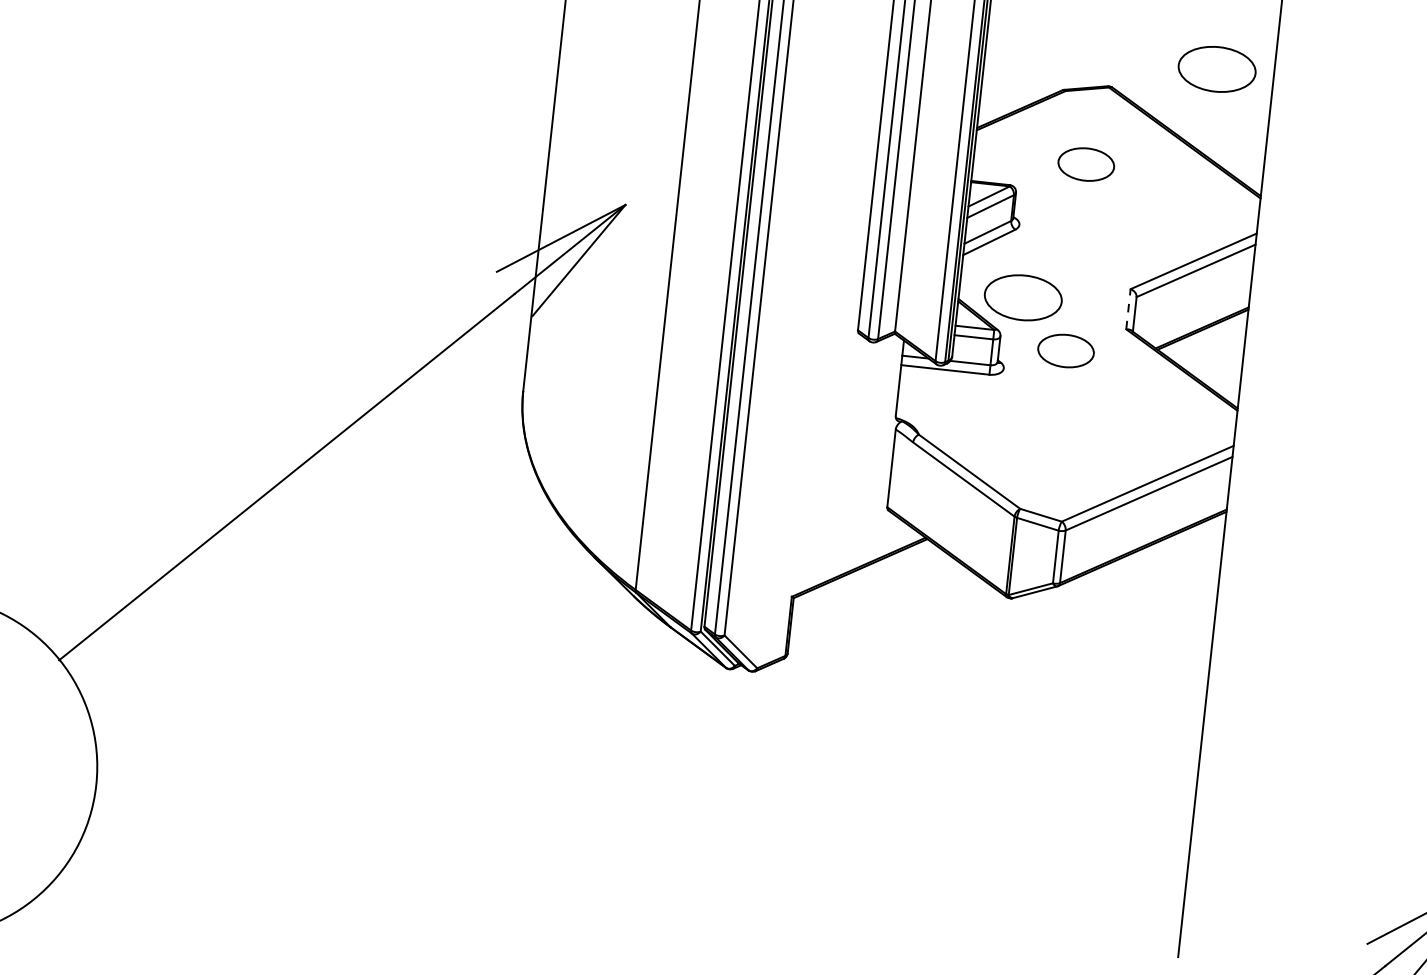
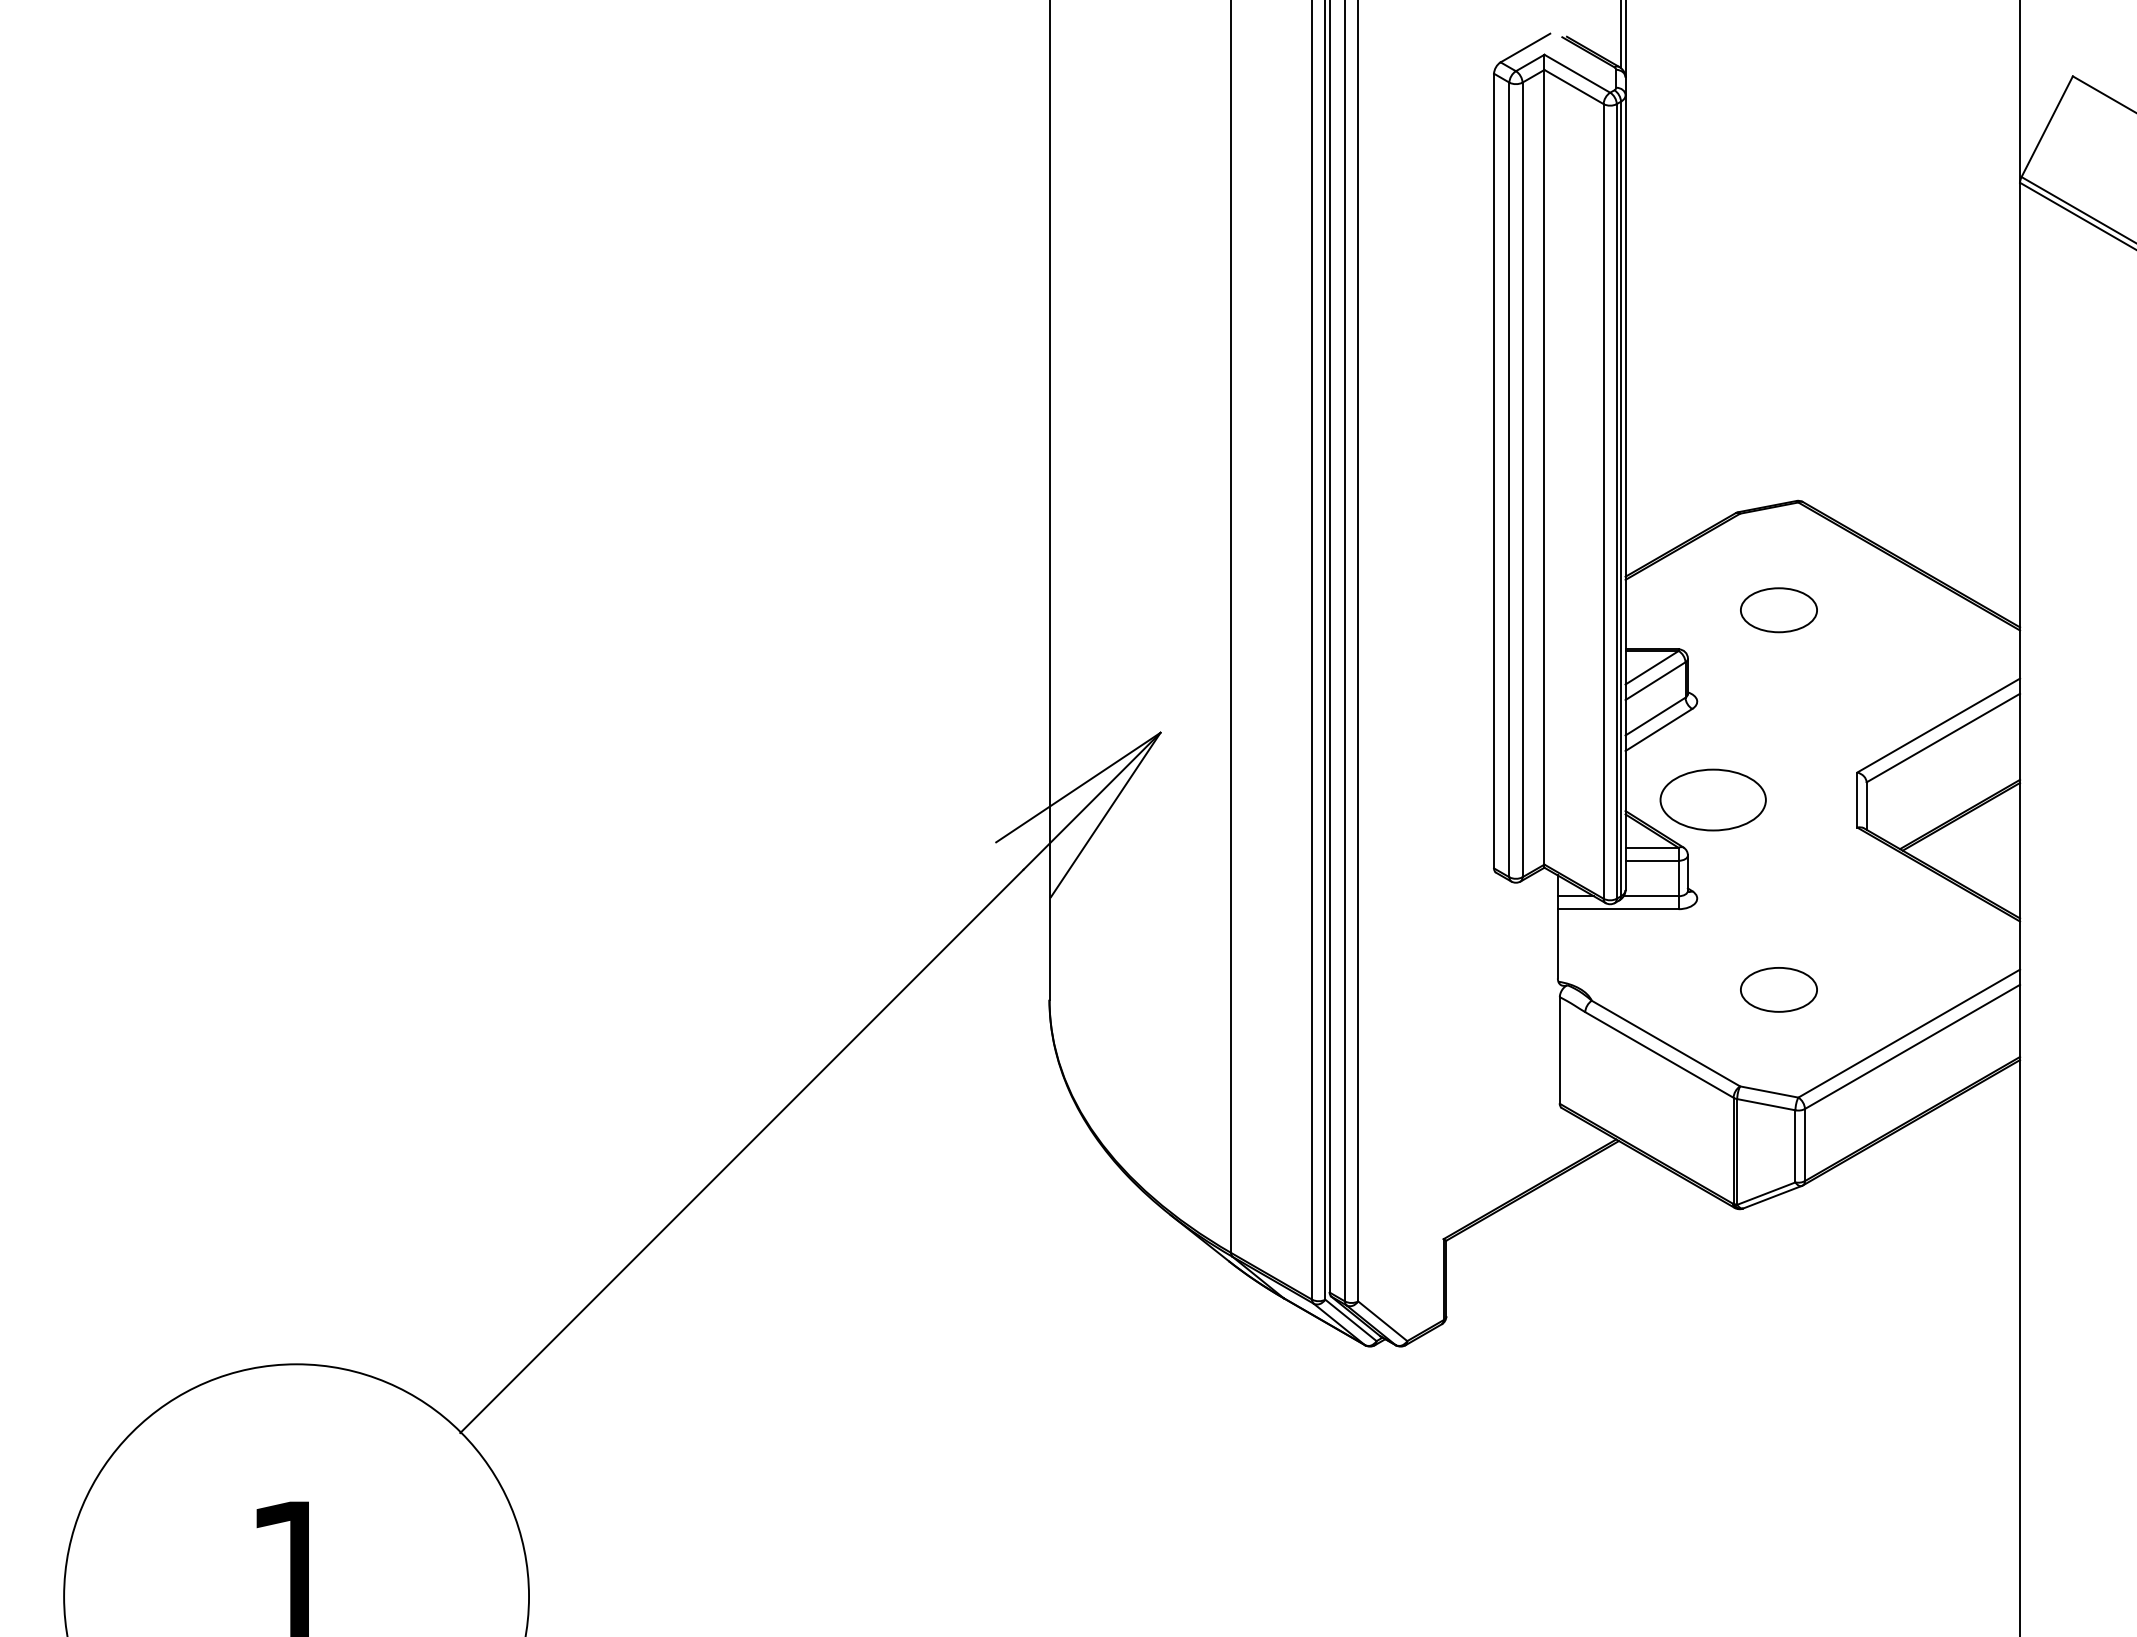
part: (1216, 68) -> (1941, 461), removed
line: (1128, 309) -> (1857, 800), dashed -> solid
part: (1065, 350) -> (1778, 989), moved

